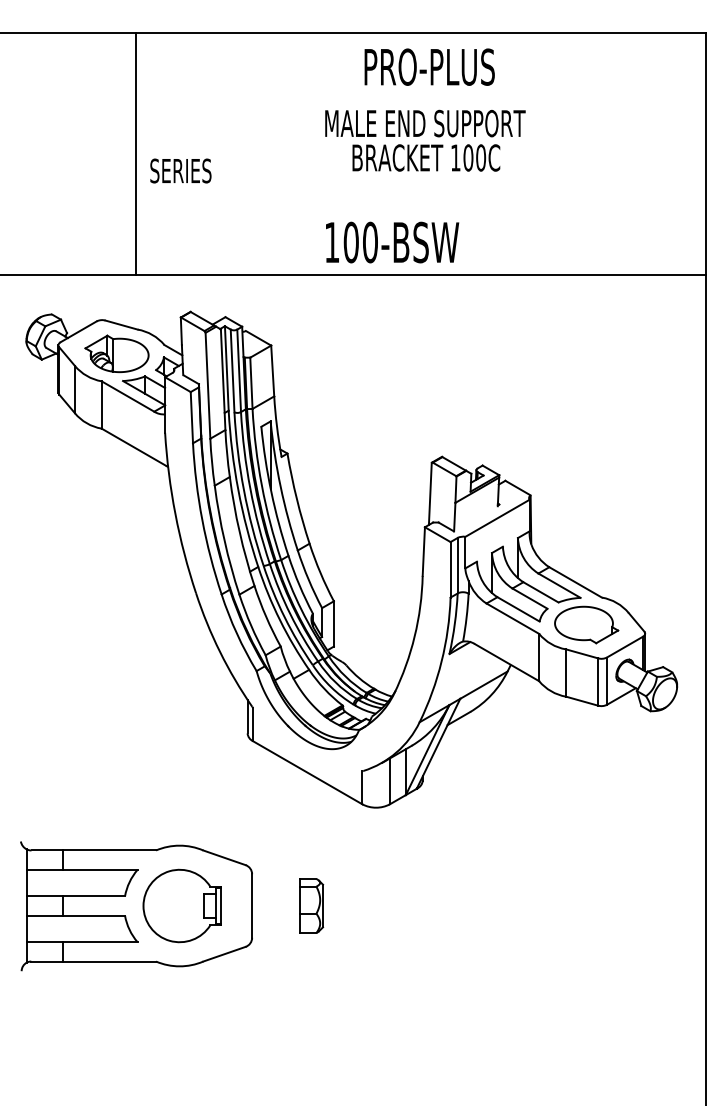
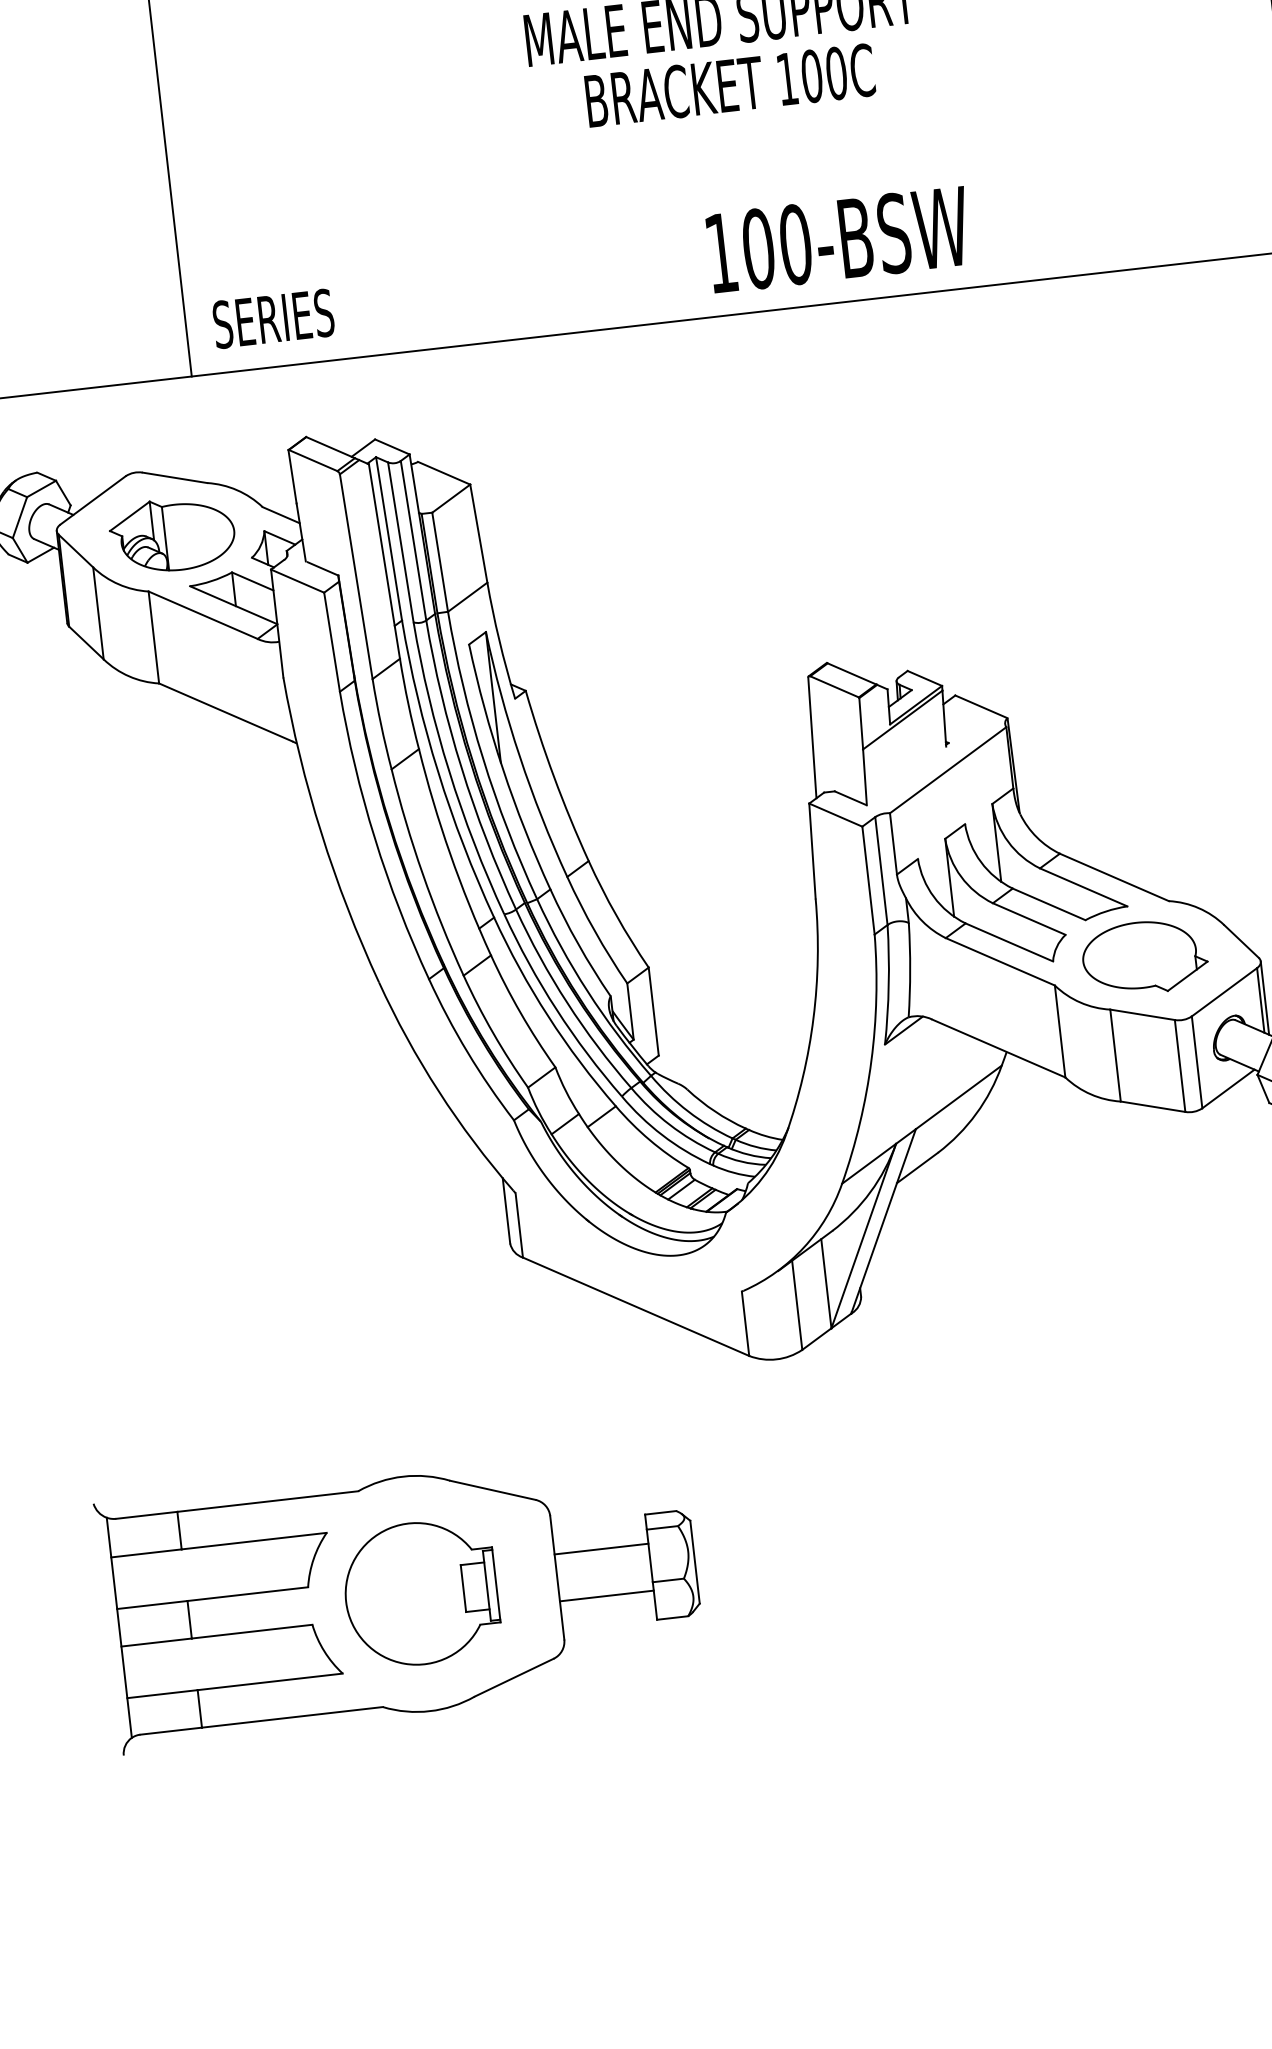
text: (180, 170) -> (272, 317), moved
text: (392, 242) -> (838, 239), moved
line: (276, 893) -> (601, 1548), added
line: (276, 918) -> (607, 1596), added

